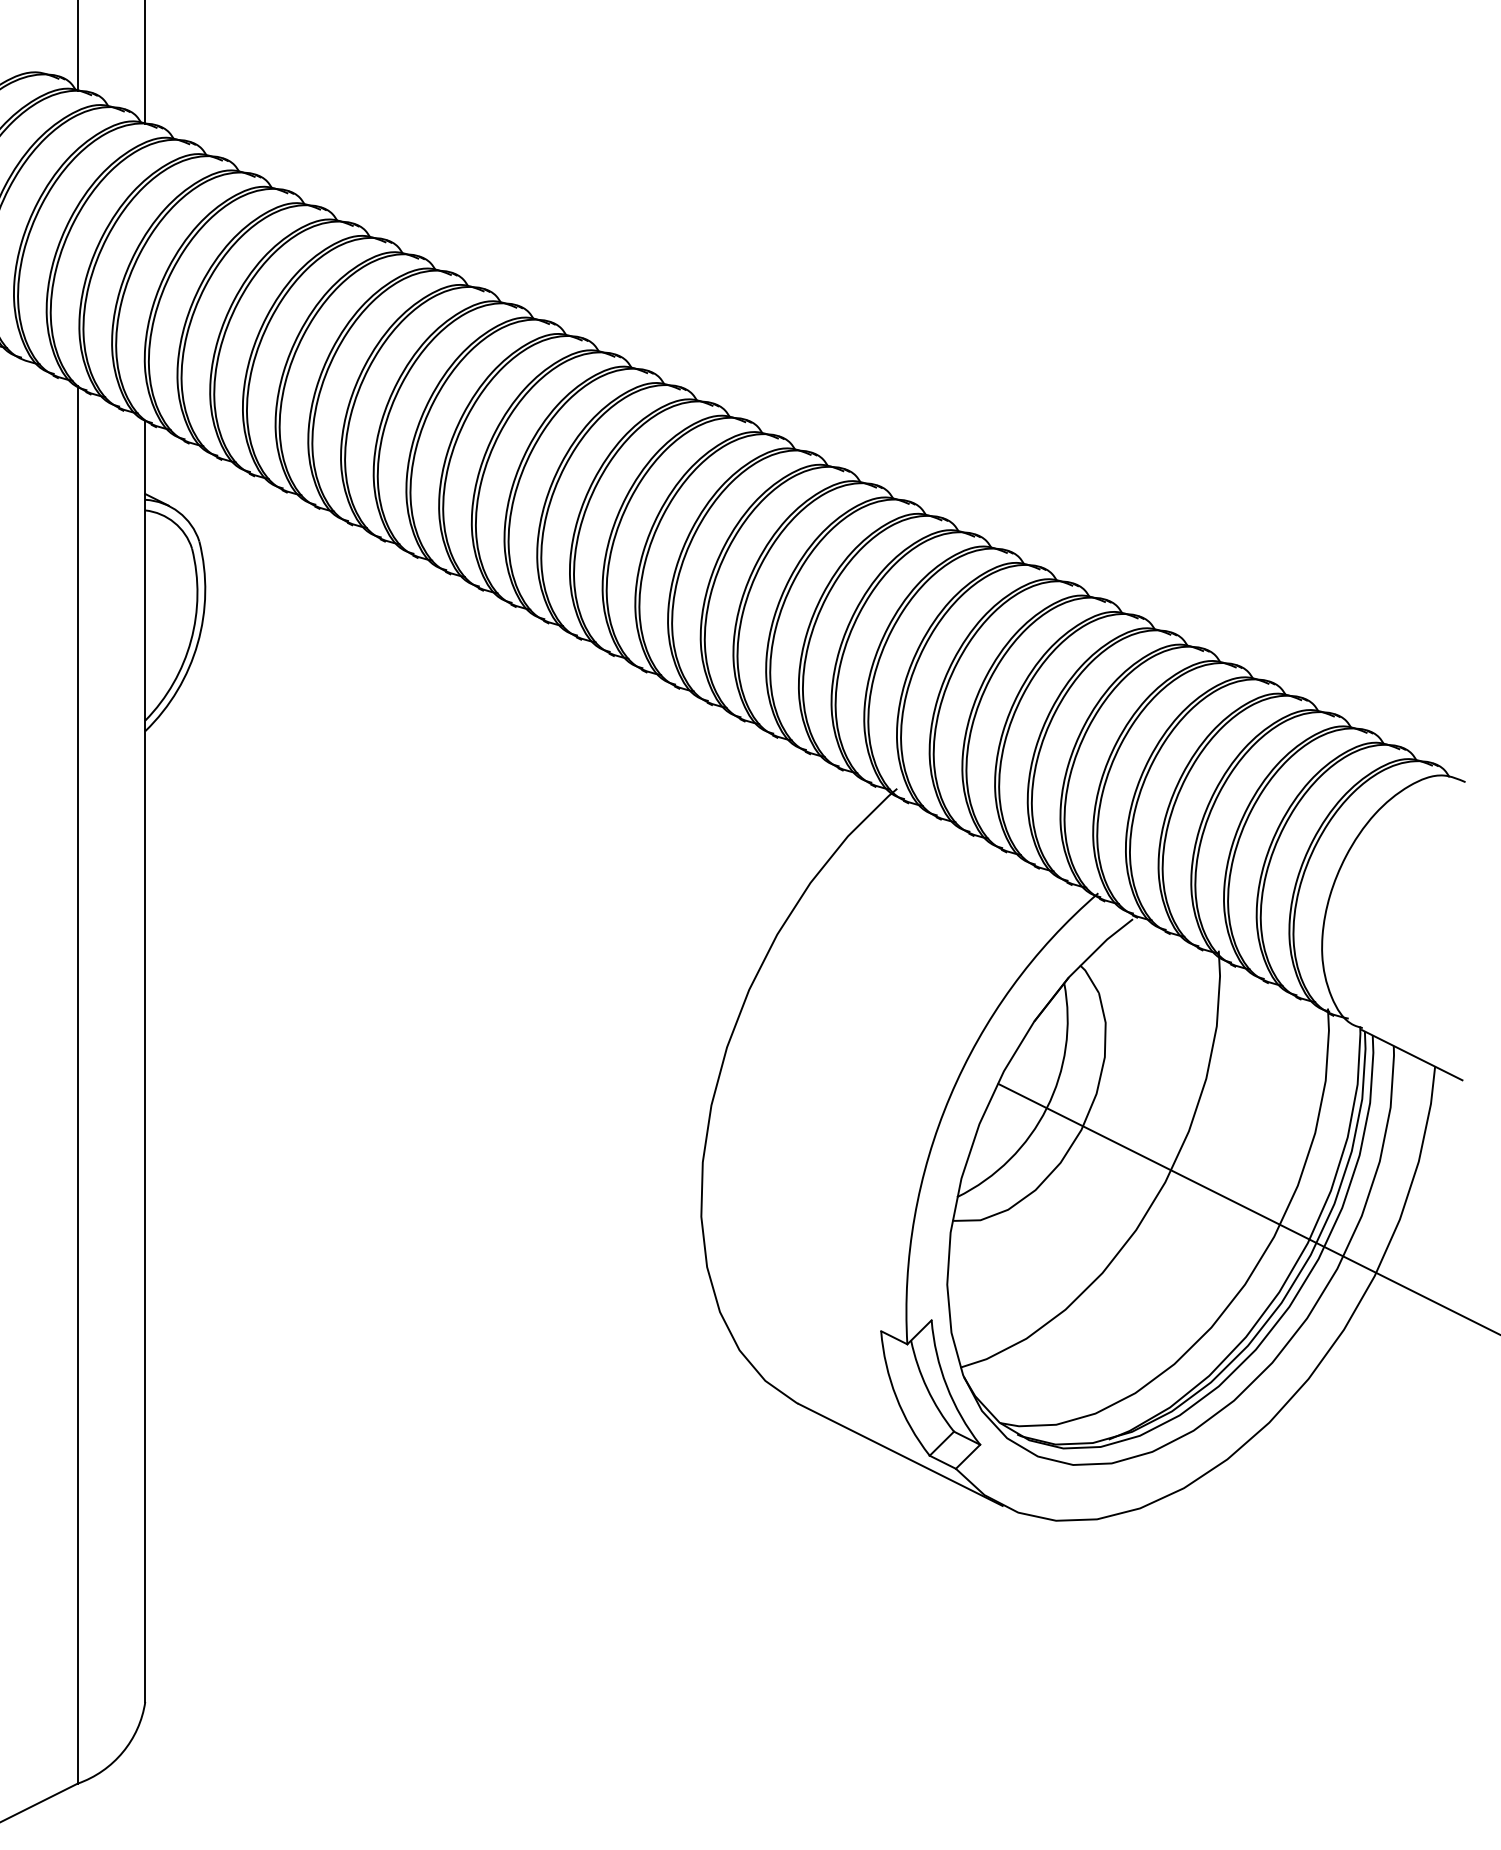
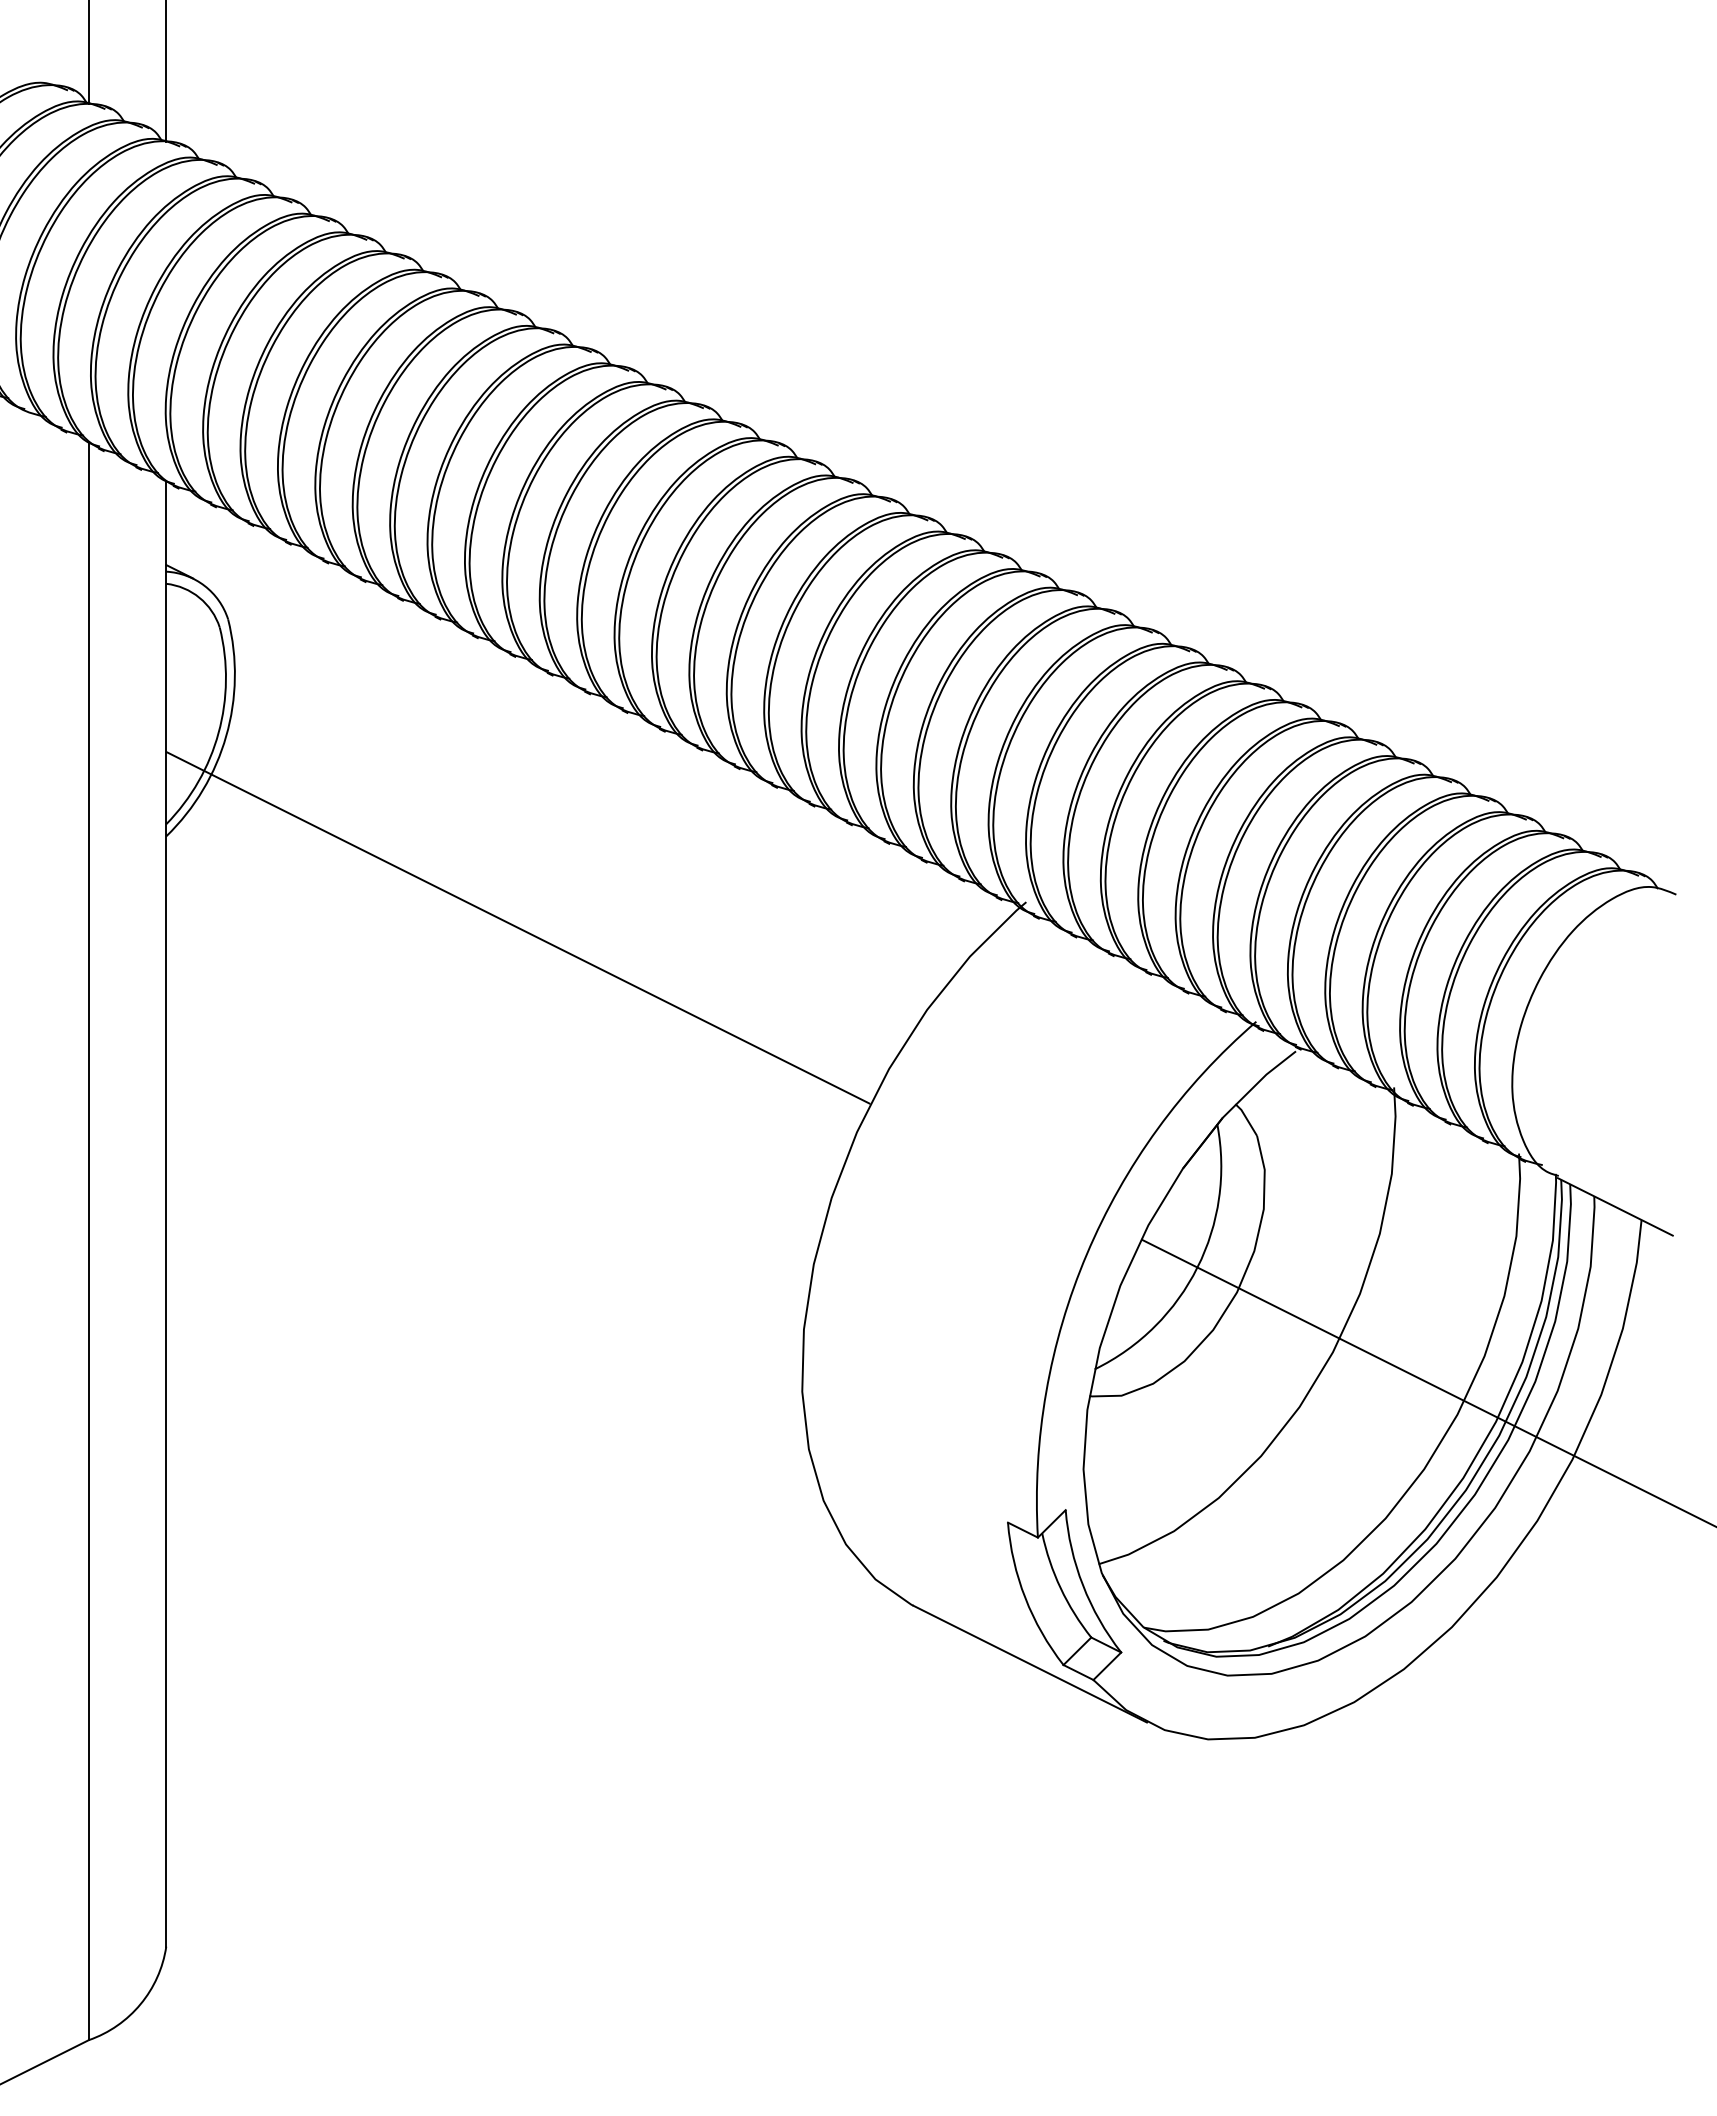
line: (453, 810) -> (518, 927), added

